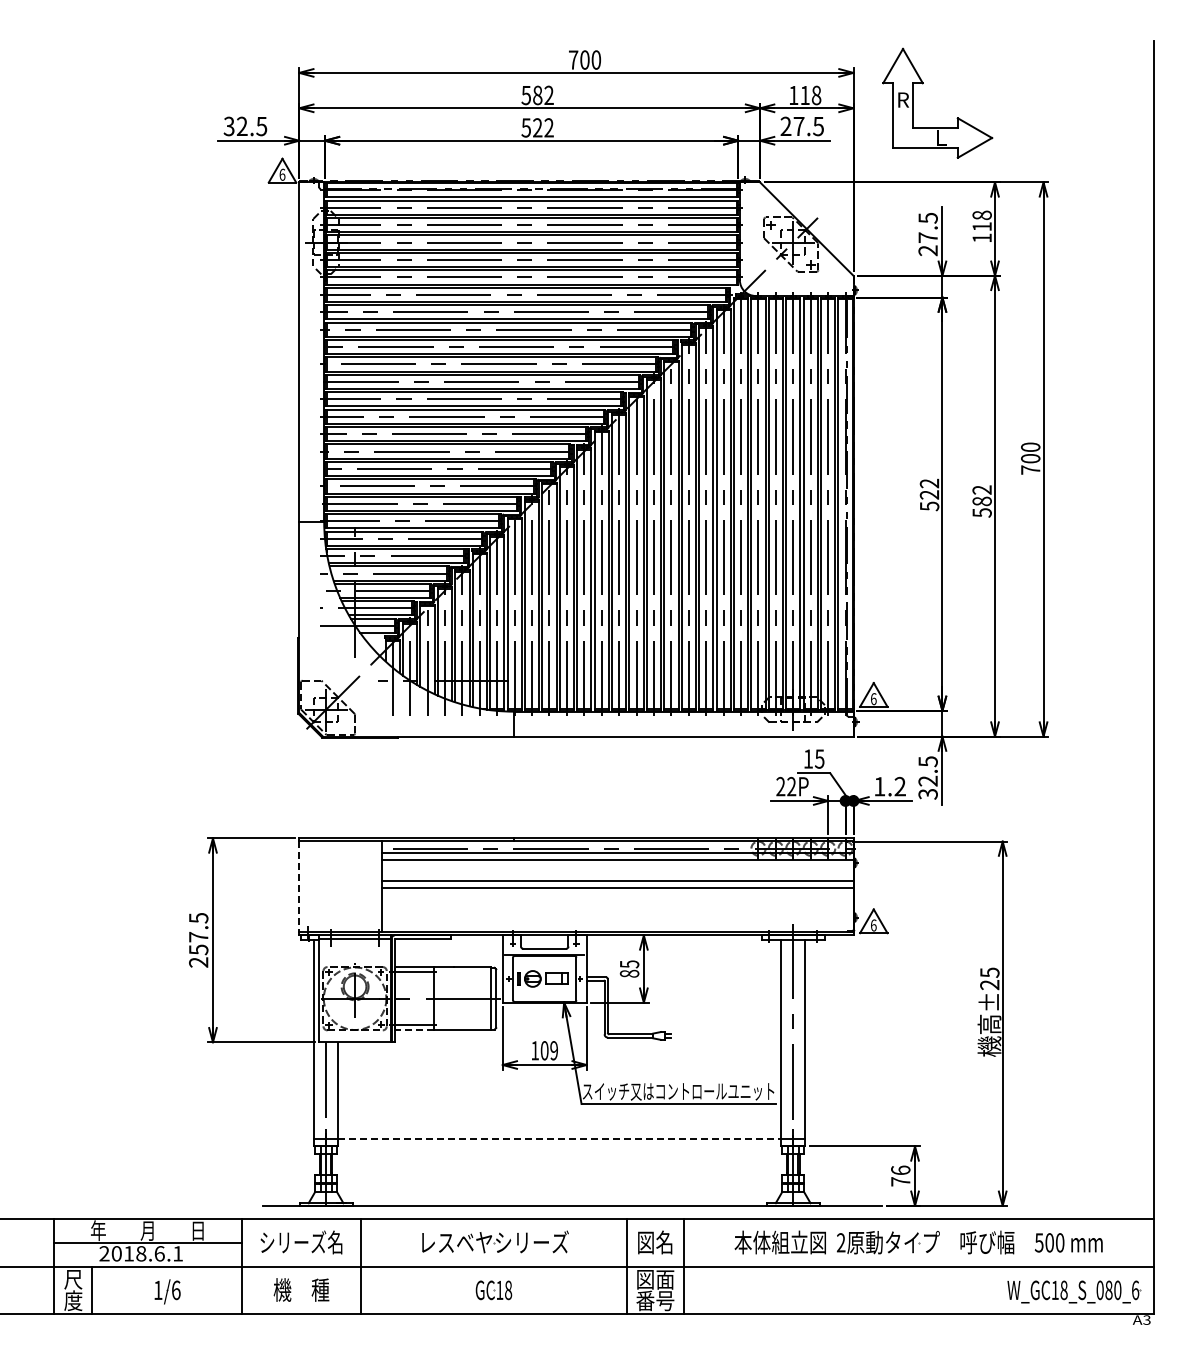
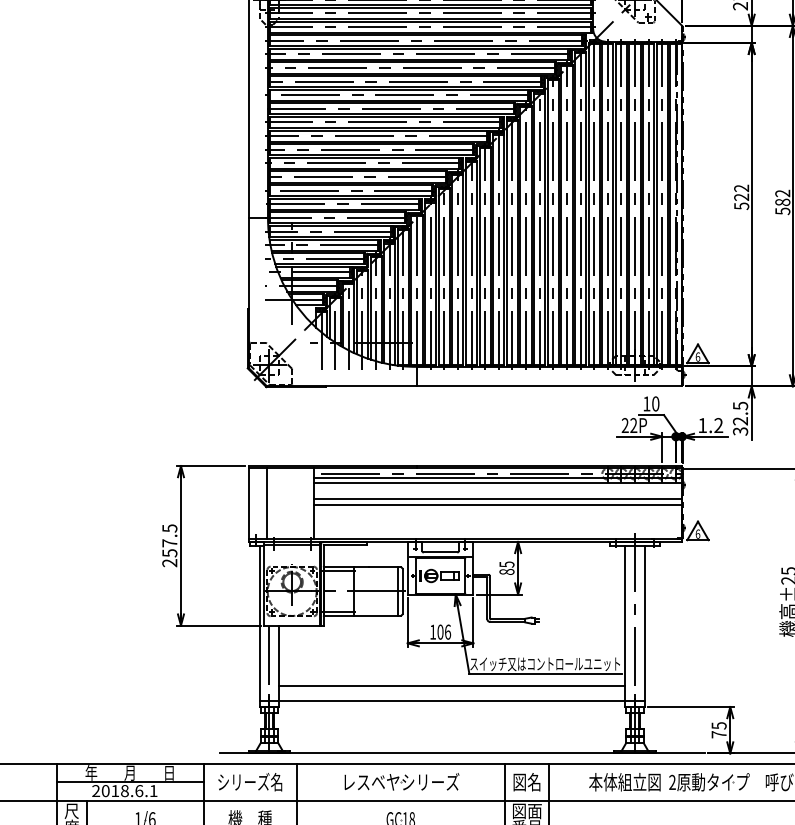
text: (819, 758) -> (655, 403), 15 -> 10
line: (322, 885) -> (266, 502), added
line: (299, 886) -> (248, 503), dashed -> solid
line: (414, 1030) -> (338, 616), dashed -> solid
text: (554, 1050) -> (448, 631), 109 -> 106
line: (559, 1119) -> (452, 685), added
line: (560, 1139) -> (452, 701), dashed -> solid
text: (900, 1170) -> (718, 725), 76 -> 75

